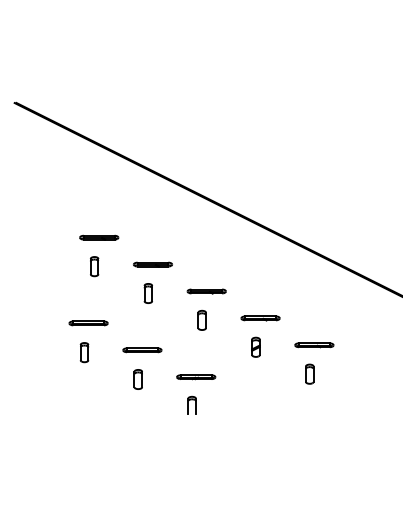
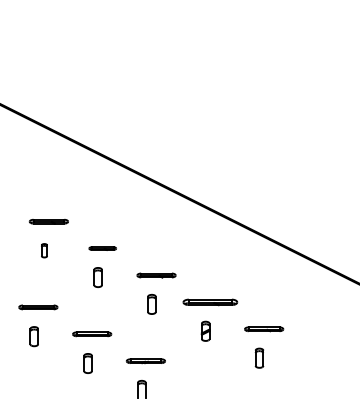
part: (152, 264) -> (102, 248), size x0.7
part: (94, 266) -> (44, 250), size x0.7
part: (260, 318) -> (210, 302), size x1.4

